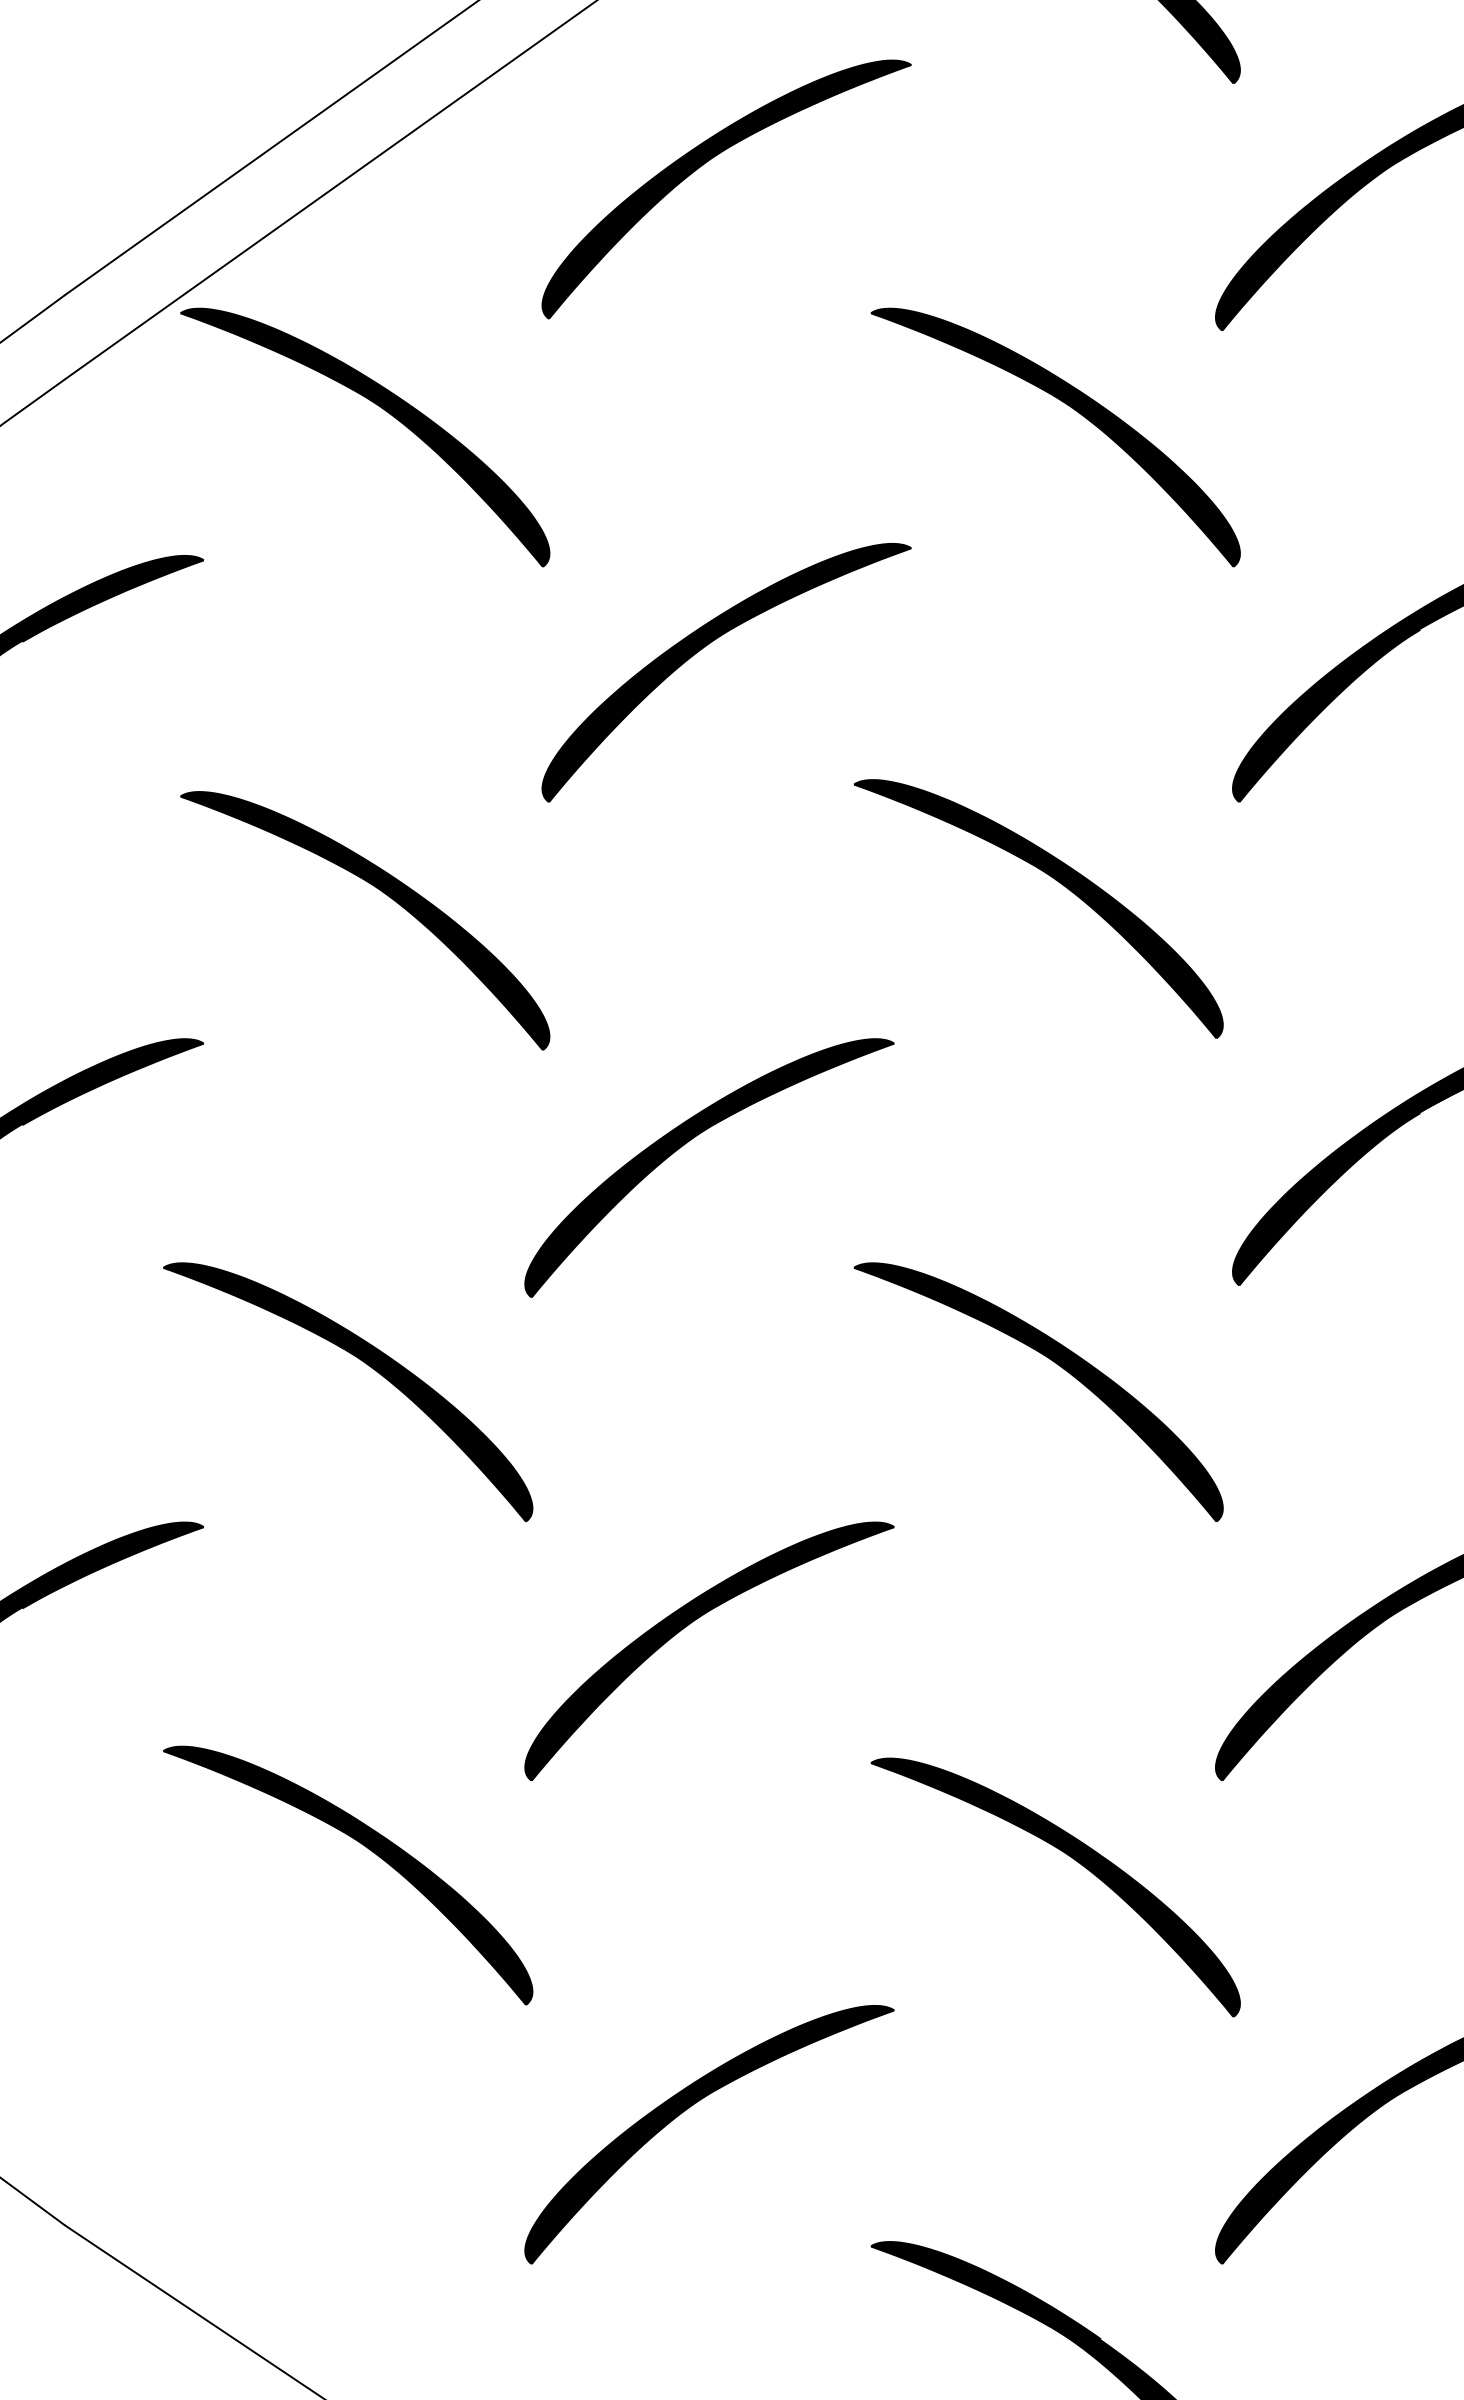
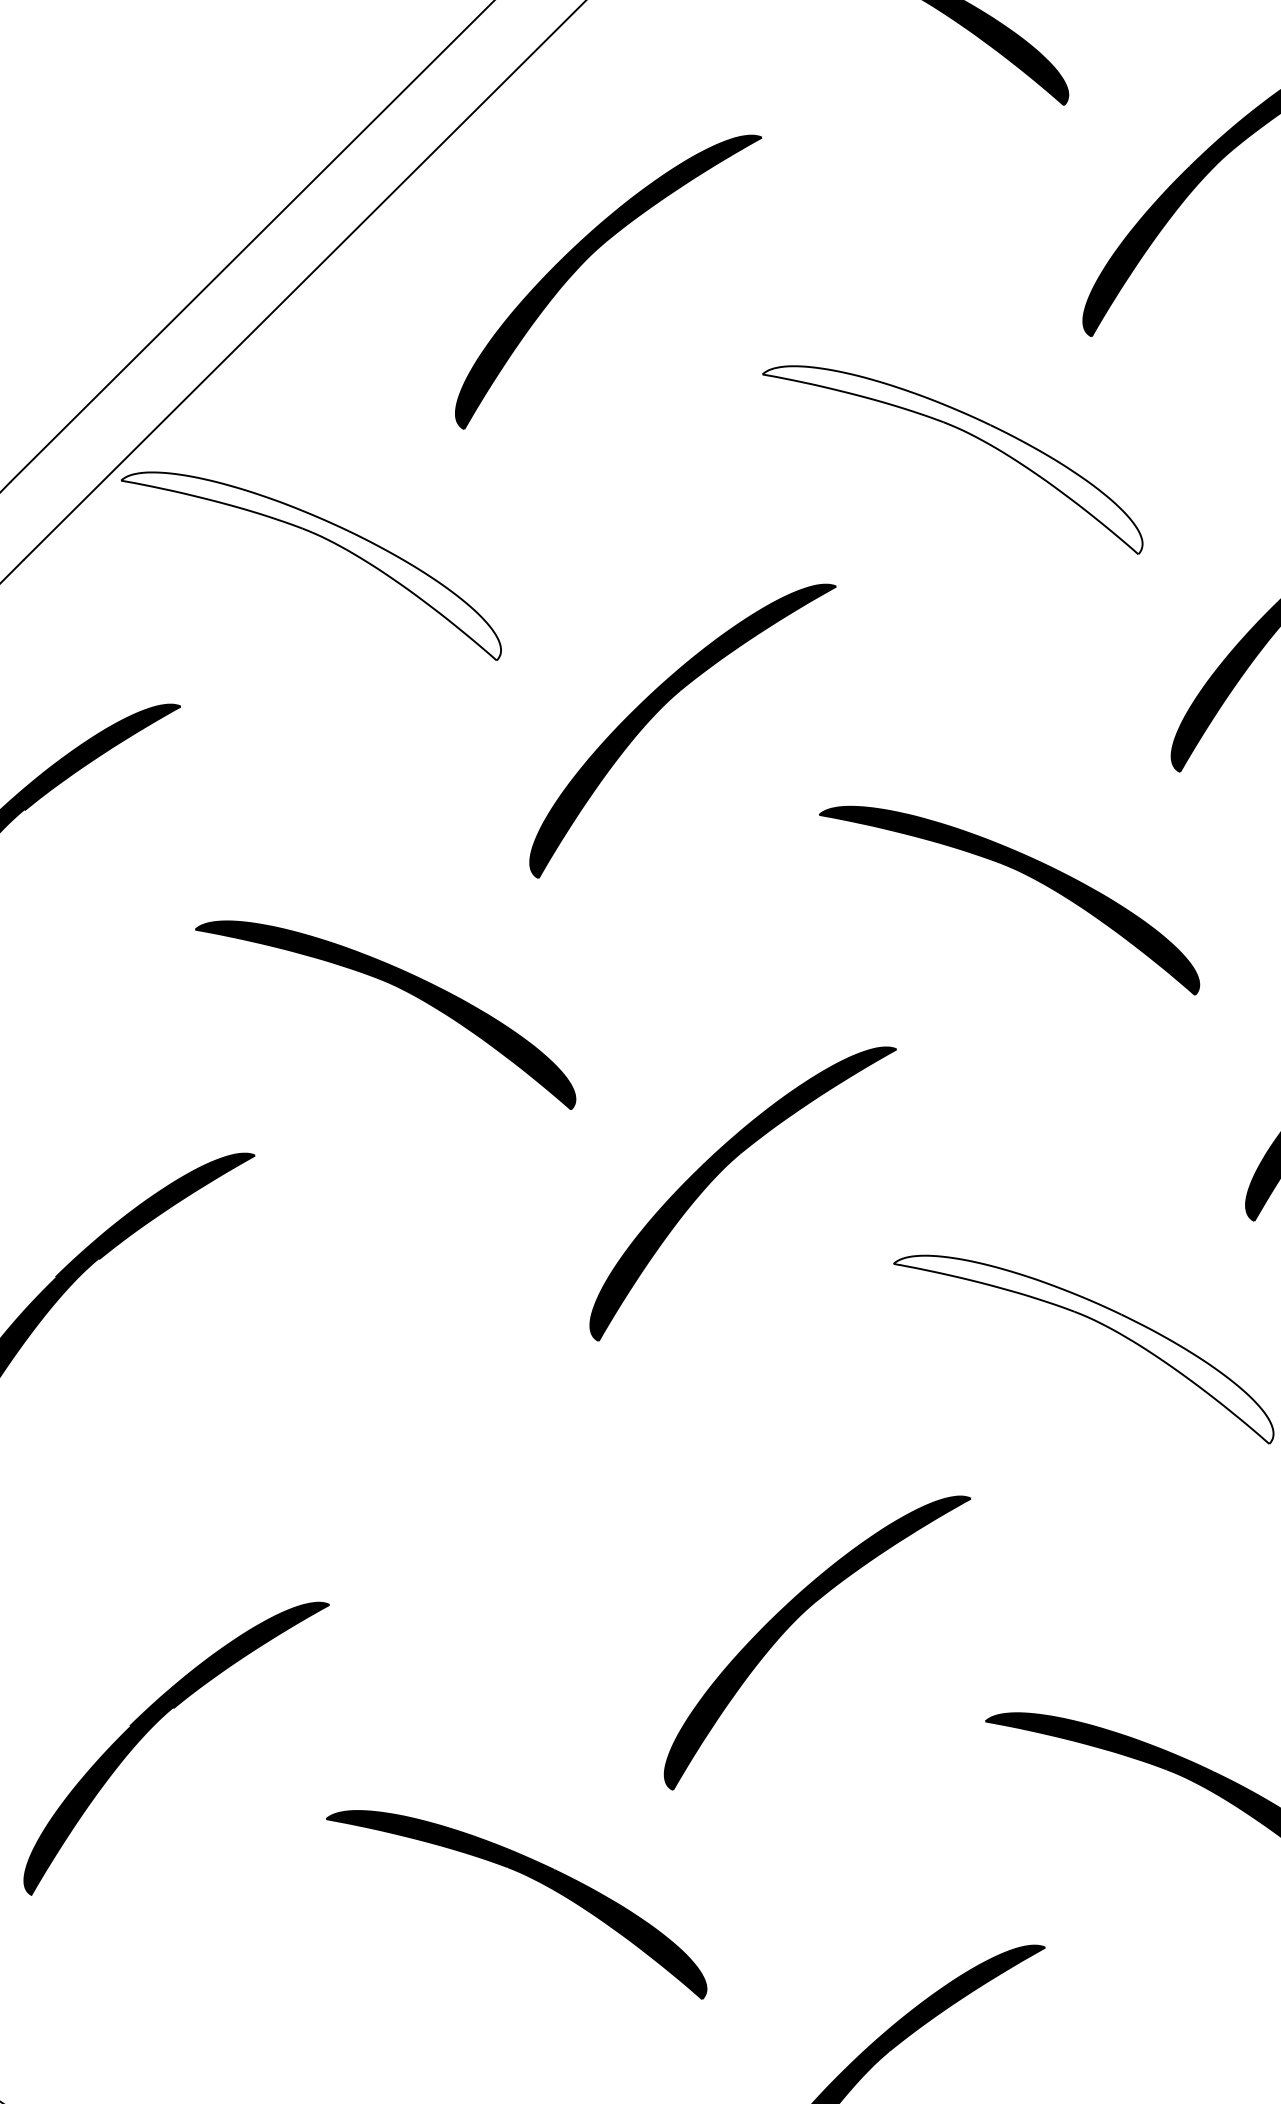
fill: (364, 437) -> (311, 567), removed
fill: (1054, 437) -> (952, 461), removed
part: (367, 1365) -> (456, 1429), removed
fill: (1038, 1392) -> (1084, 1351), removed

